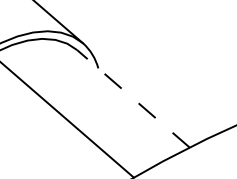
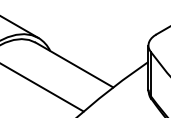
line: (133, 99) -> (74, 65), dashed -> solid

